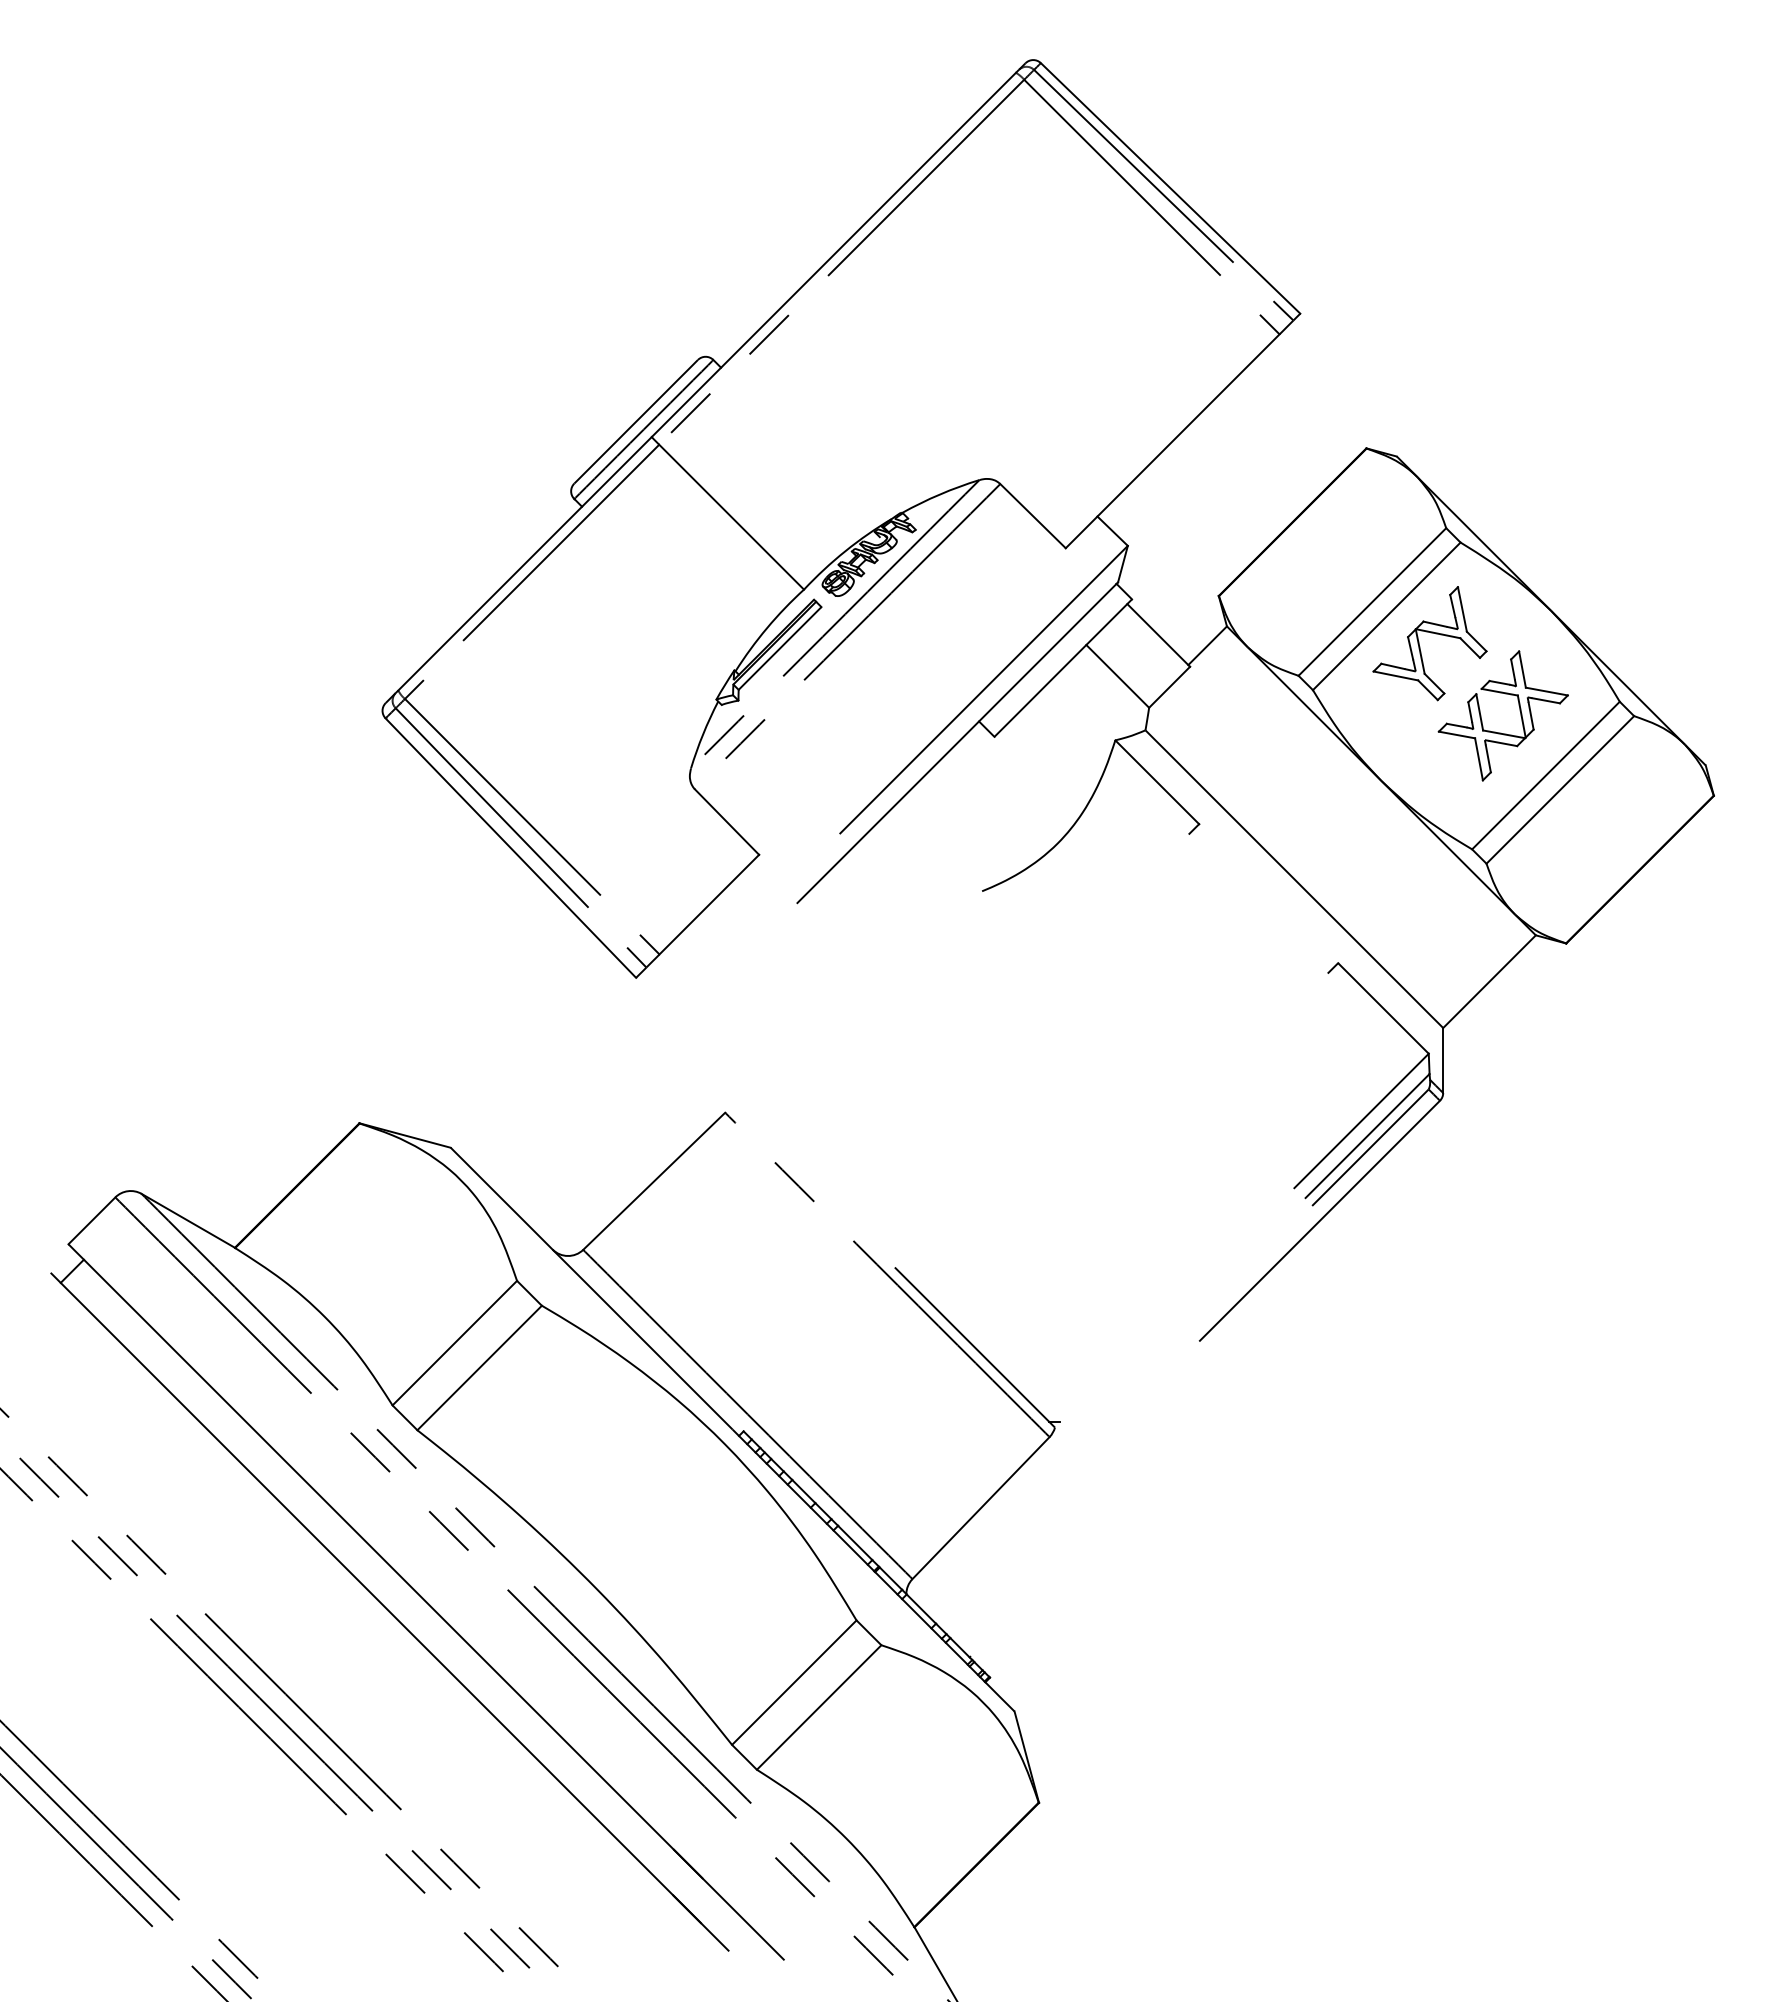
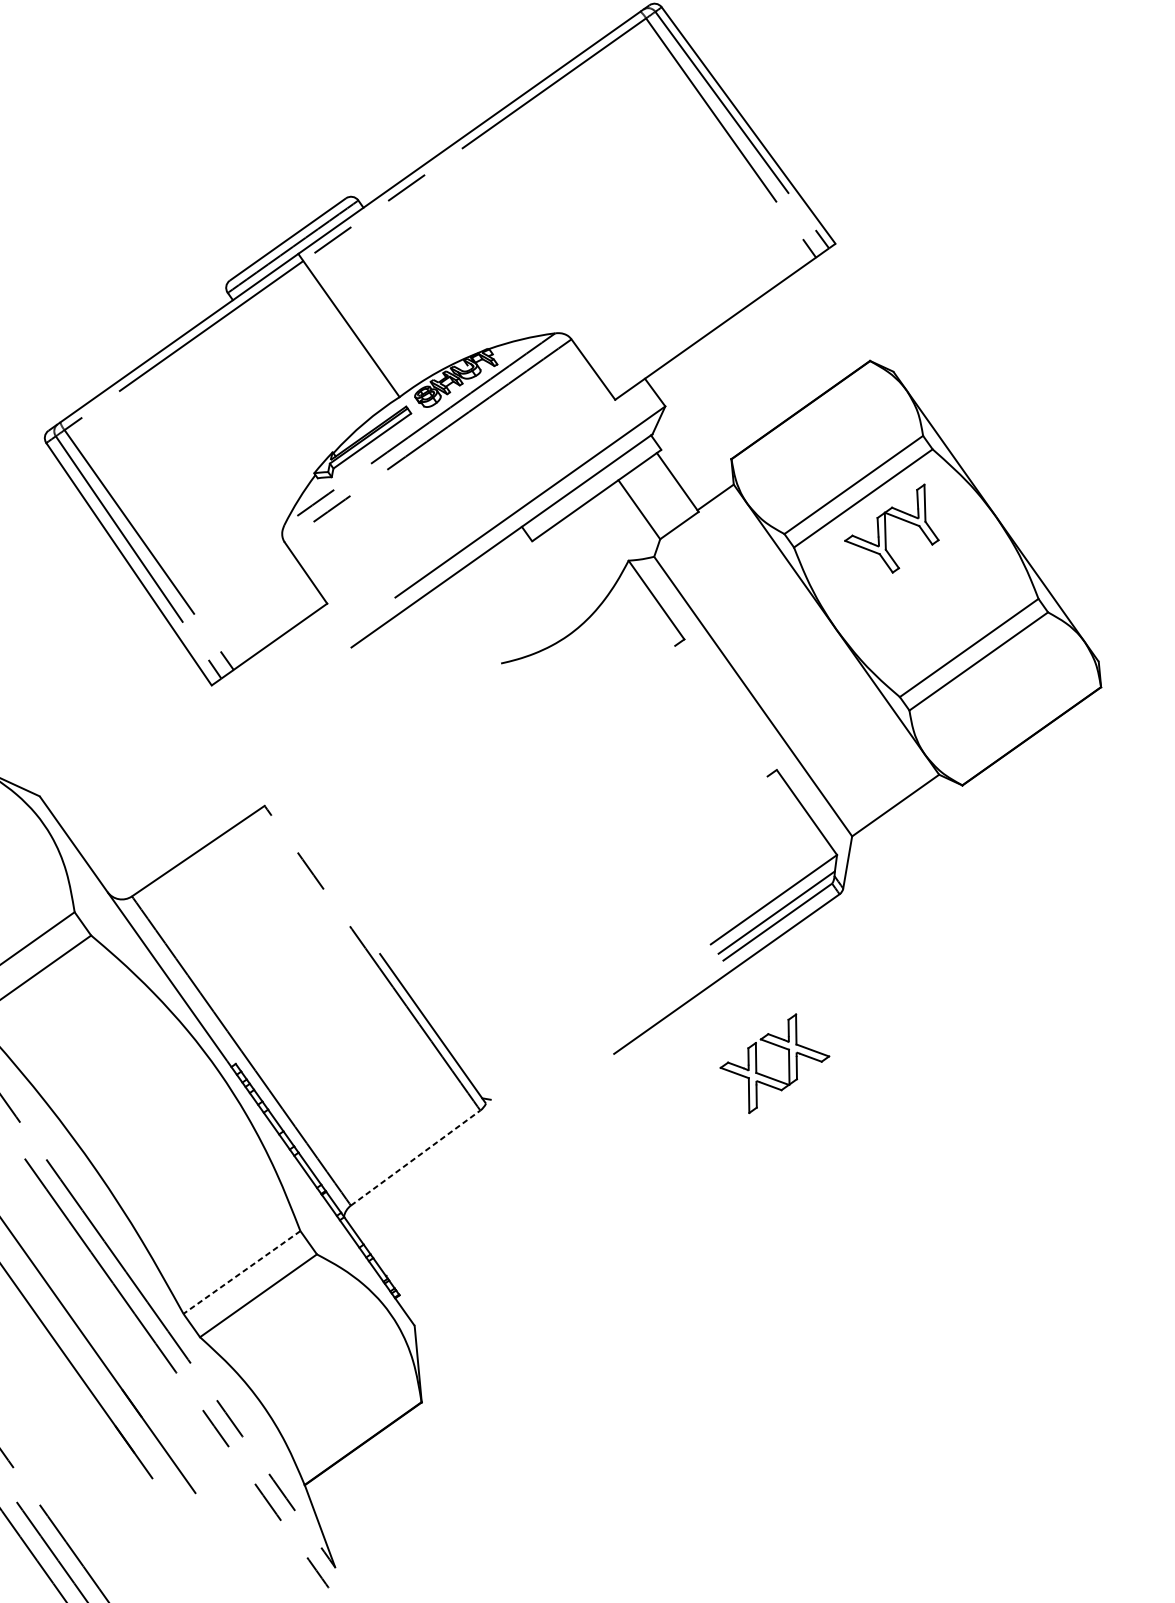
part: (1501, 732) -> (770, 1077), moved
line: (981, 1508) -> (415, 1158), solid -> dashed
line: (793, 1683) -> (241, 1273), solid -> dashed

